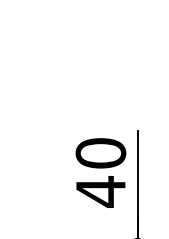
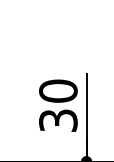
text: (100, 191) -> (58, 120), 40 -> 30

